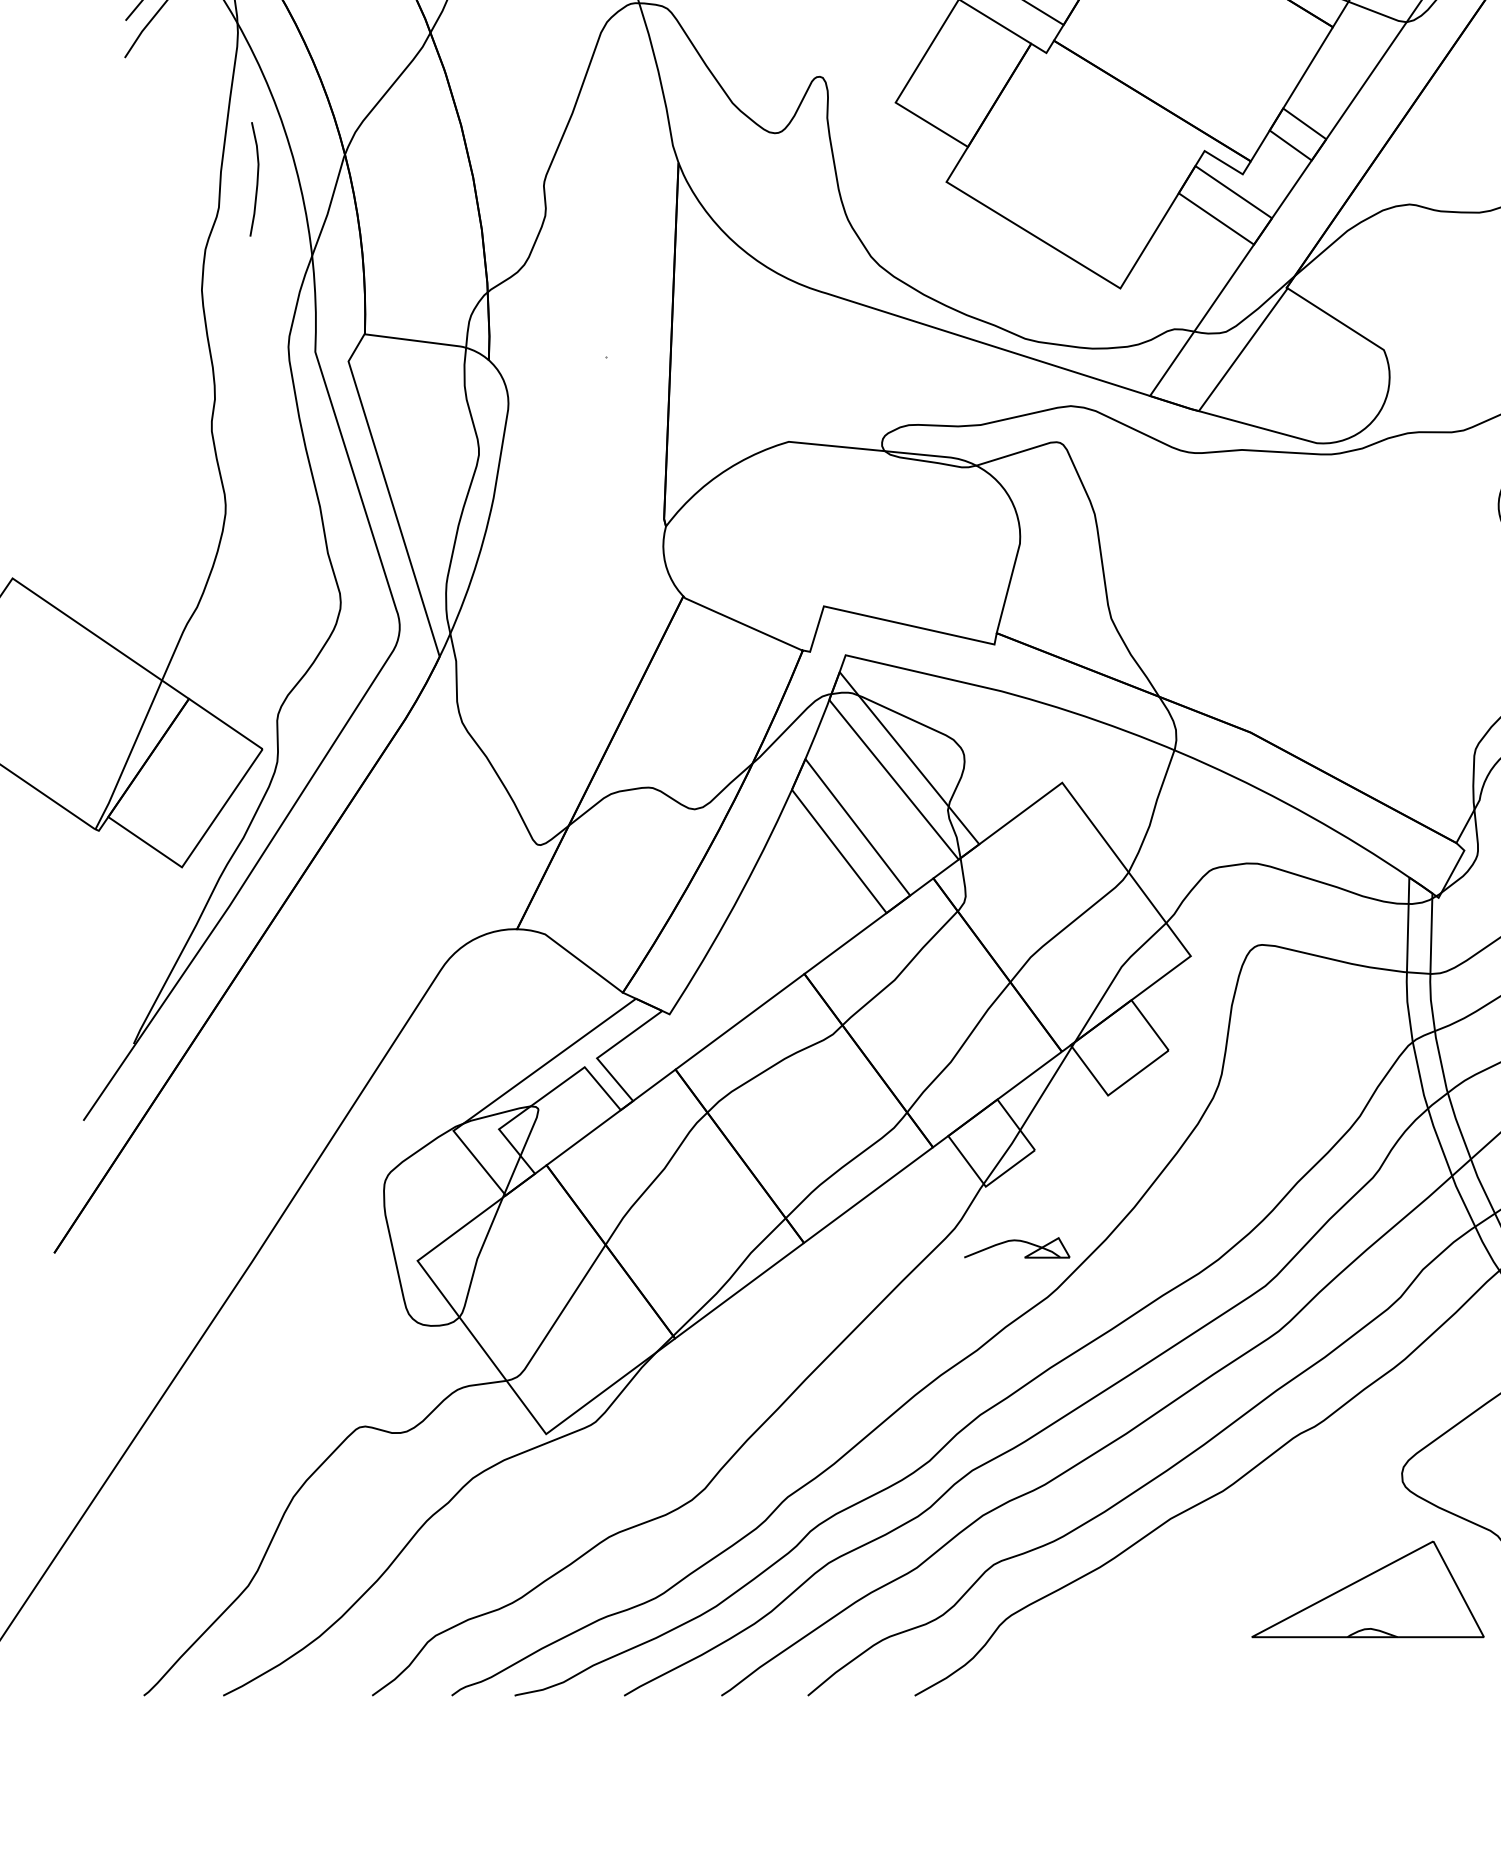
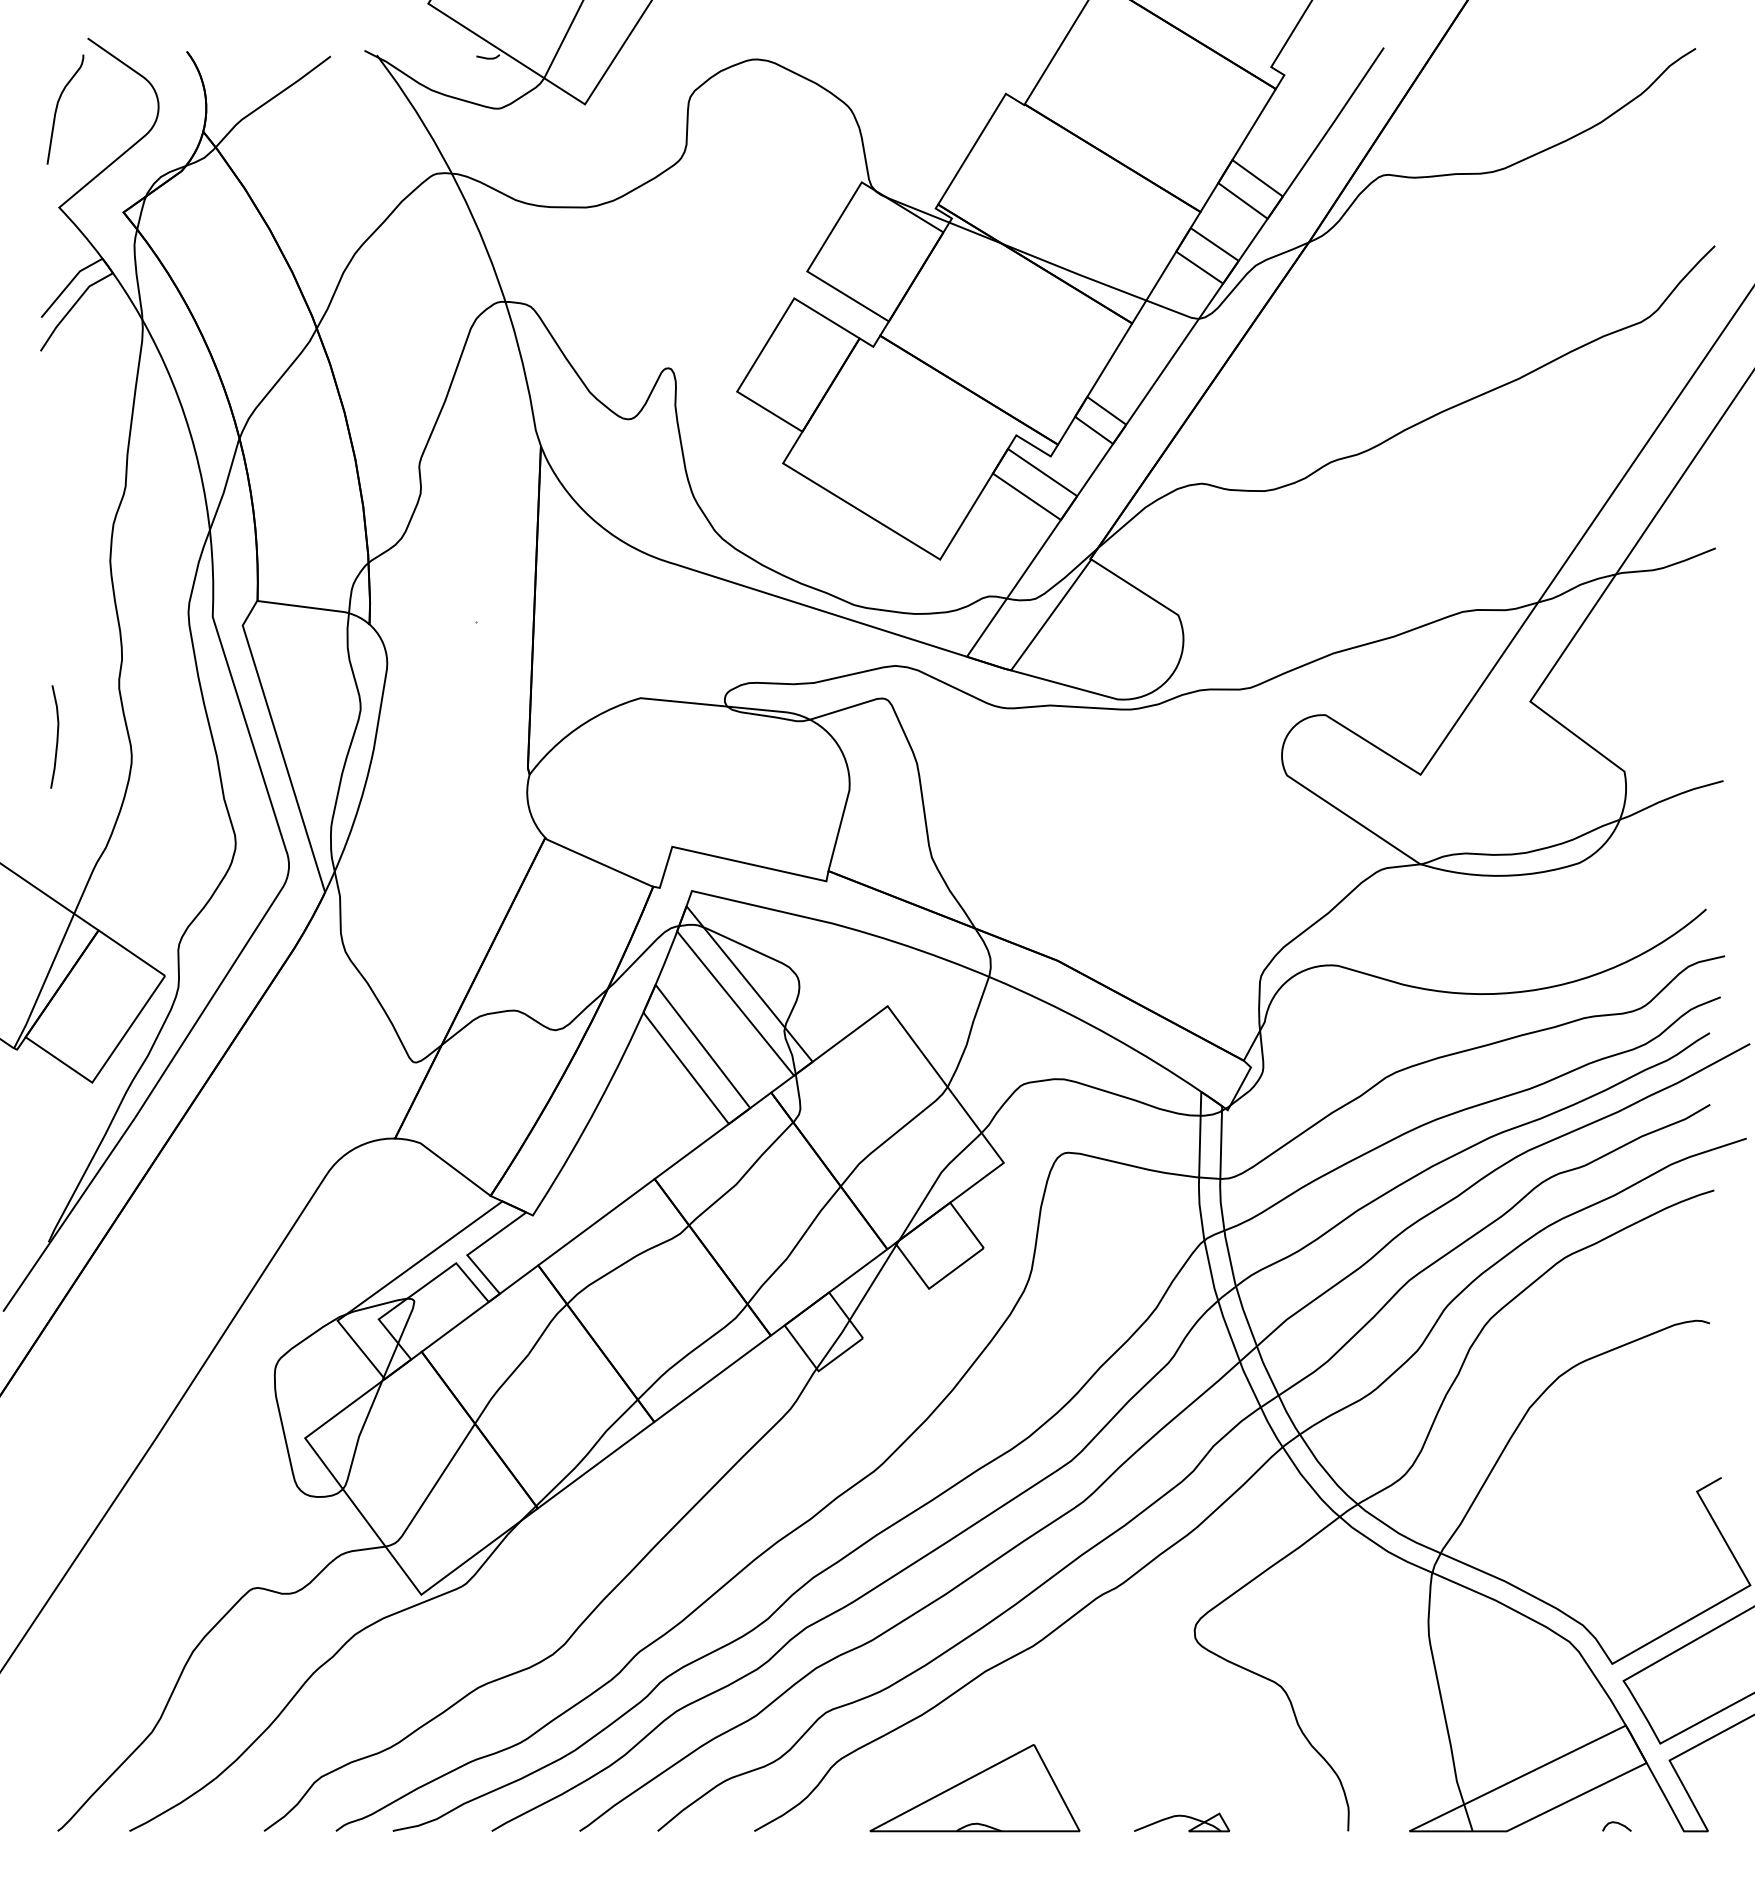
curve: (256, 178) -> (56, 736), moved
part: (1017, 1247) -> (1182, 1822), moved
part: (1367, 1589) -> (974, 1788), moved

